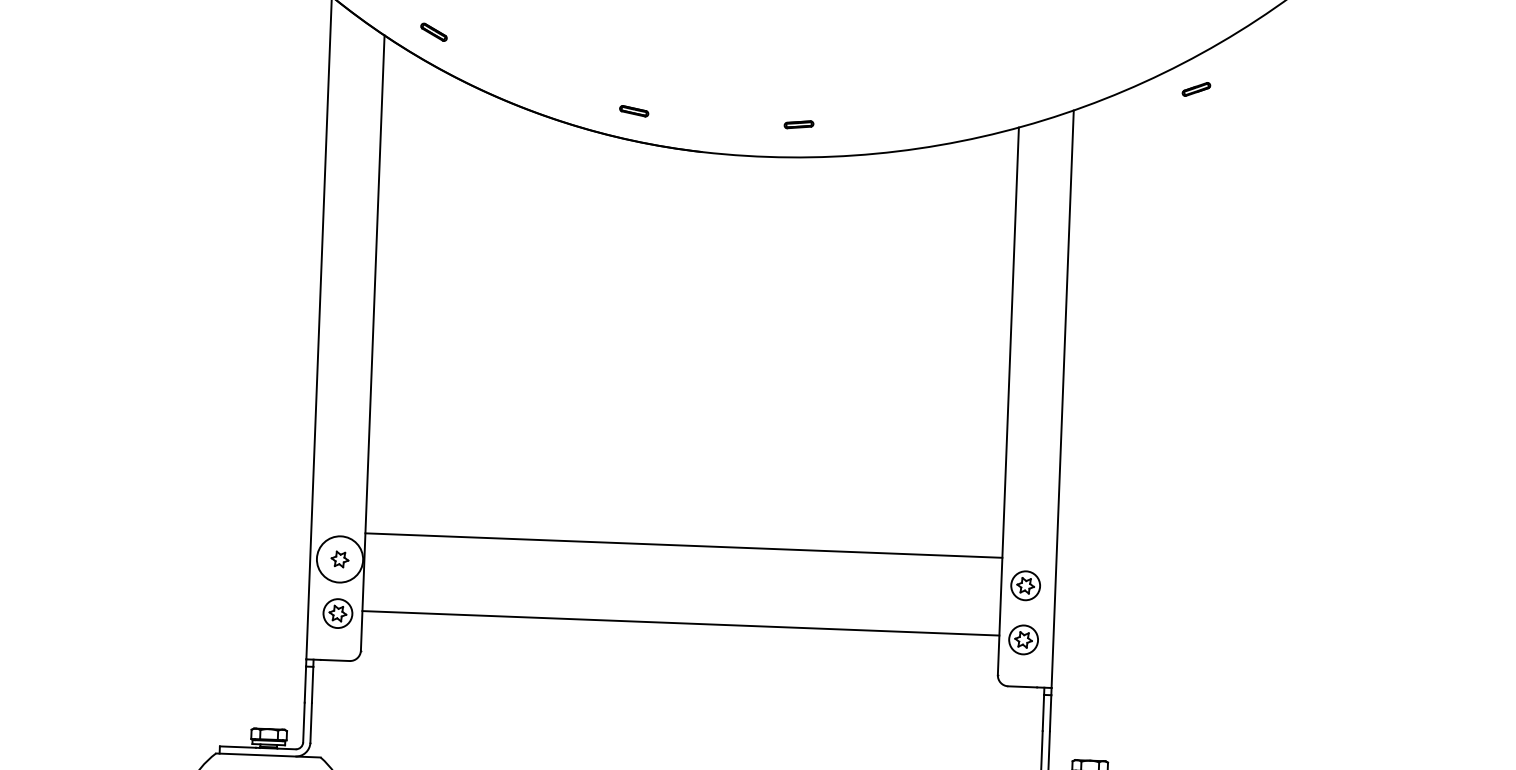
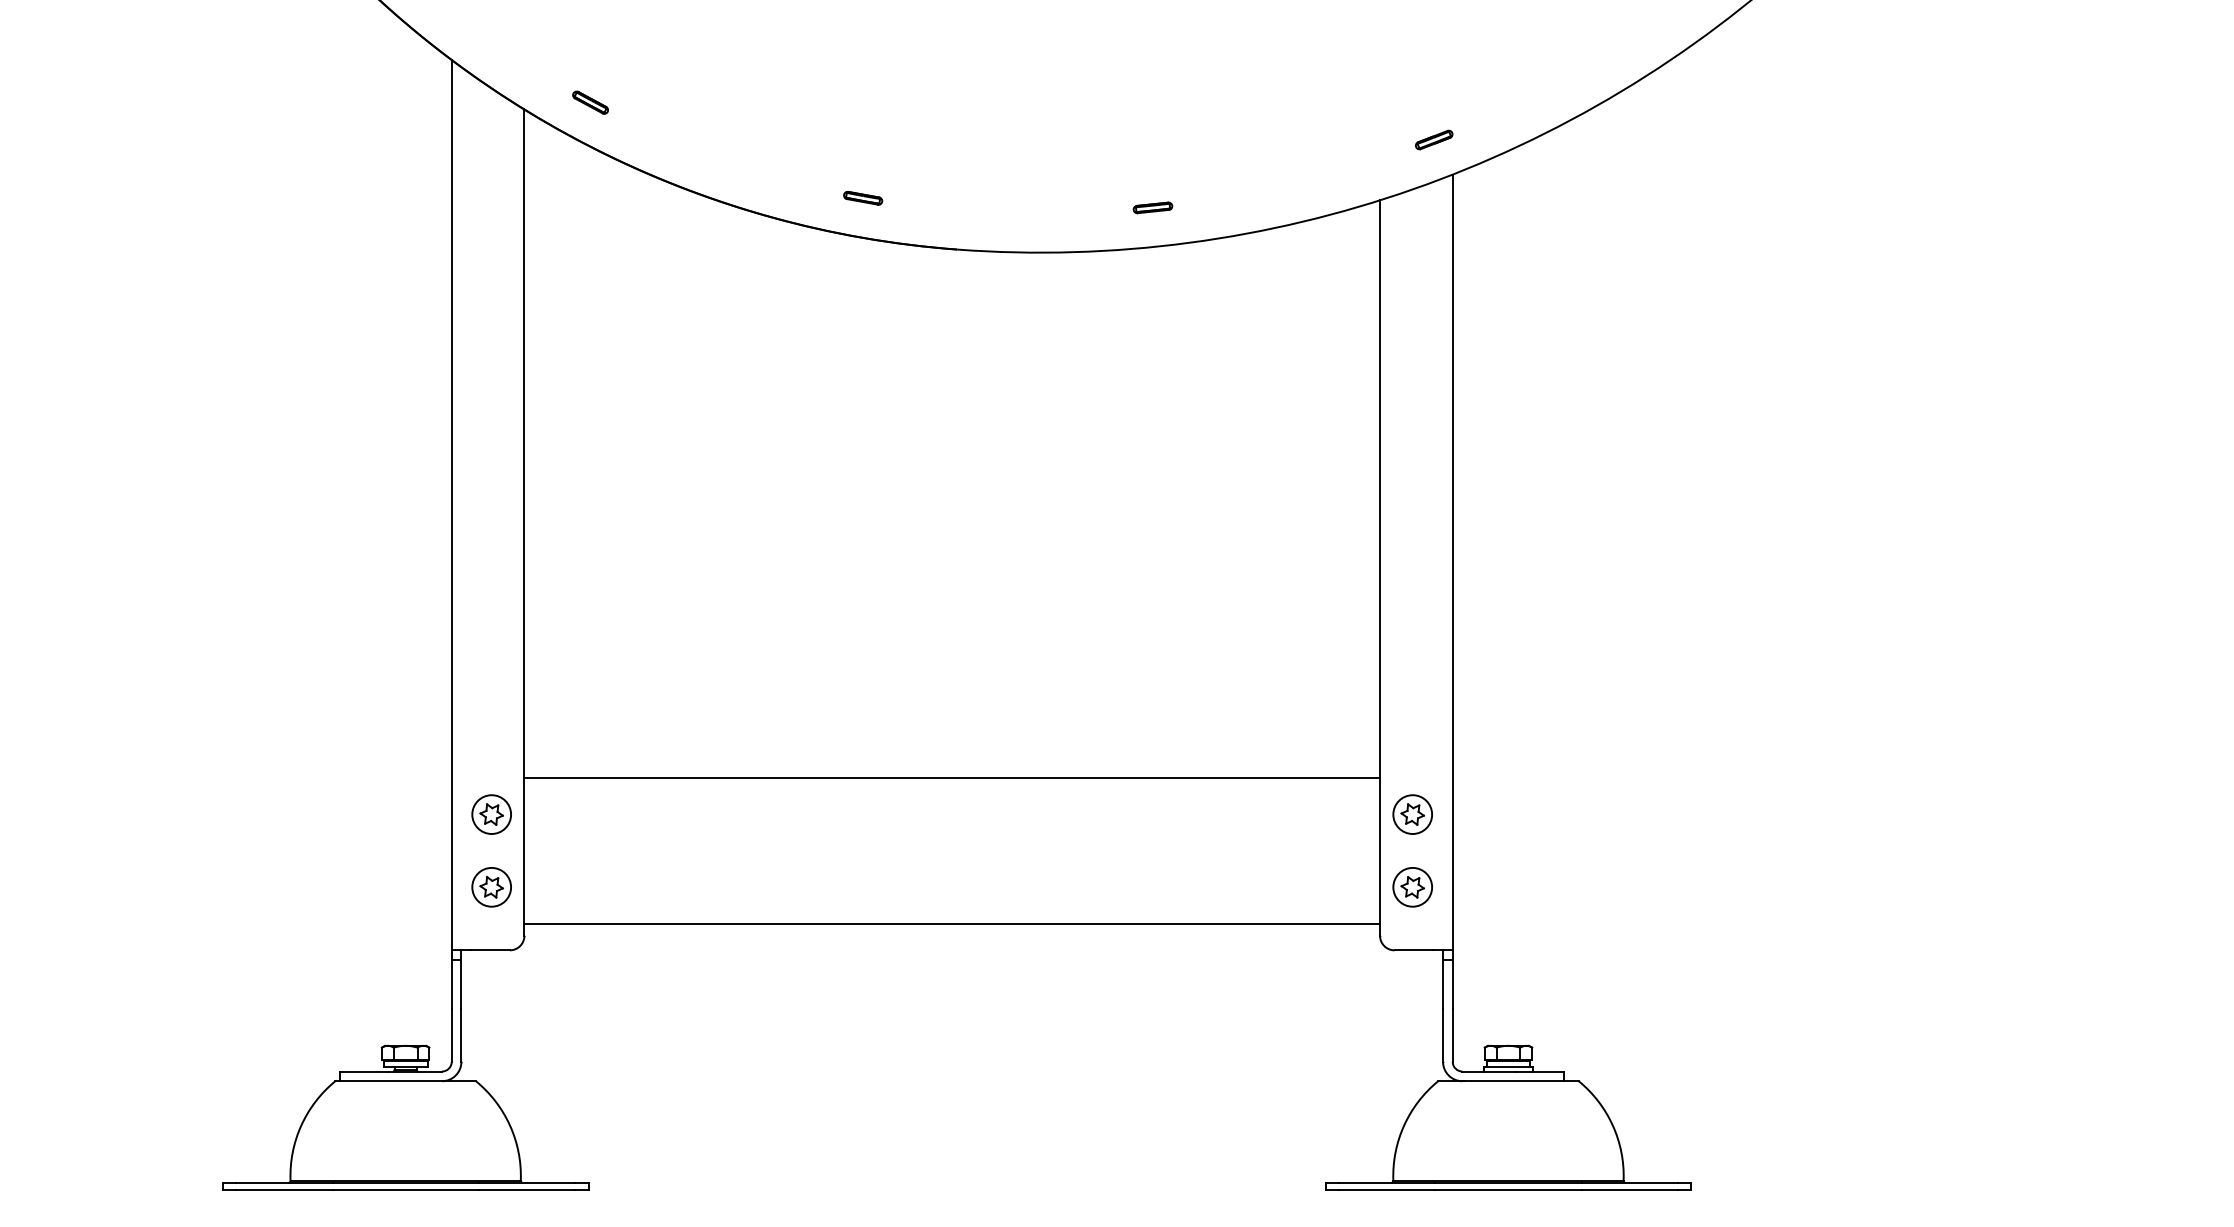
part: (1196, 89) -> (1434, 139), moved
part: (798, 124) -> (1152, 207), moved
circle: (339, 559) -> (491, 814), size x0.62
line: (681, 623) -> (952, 923), moved

